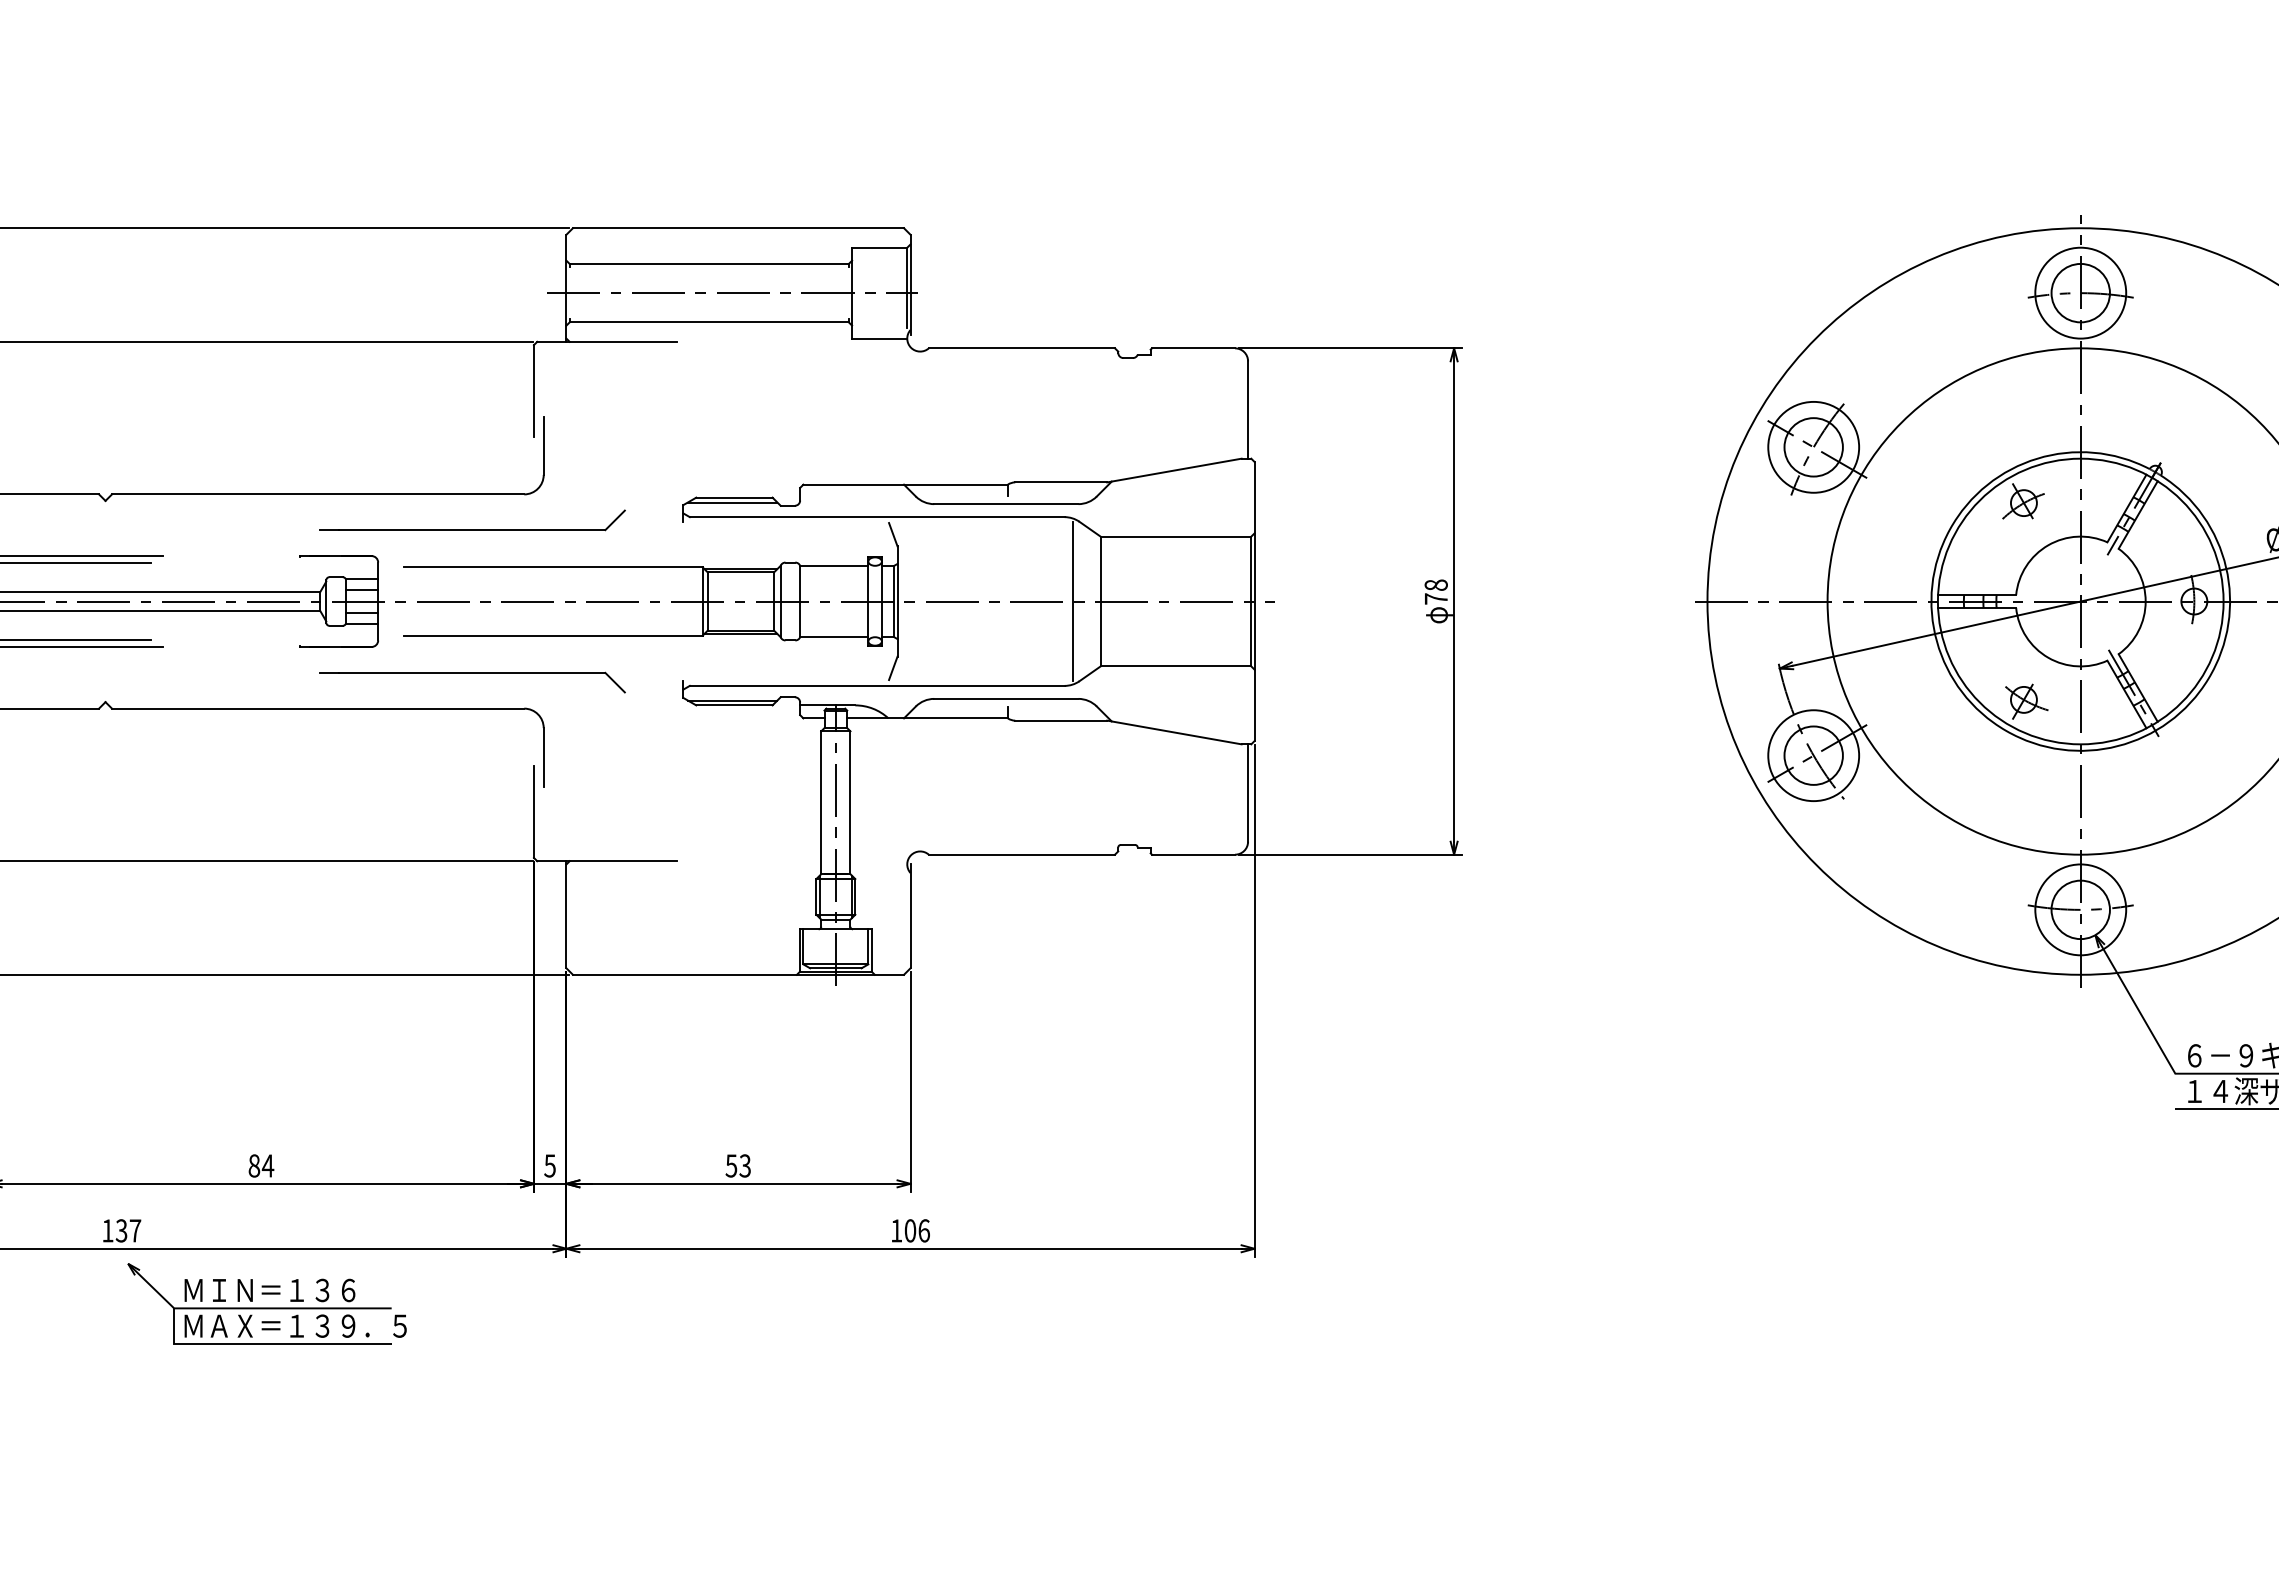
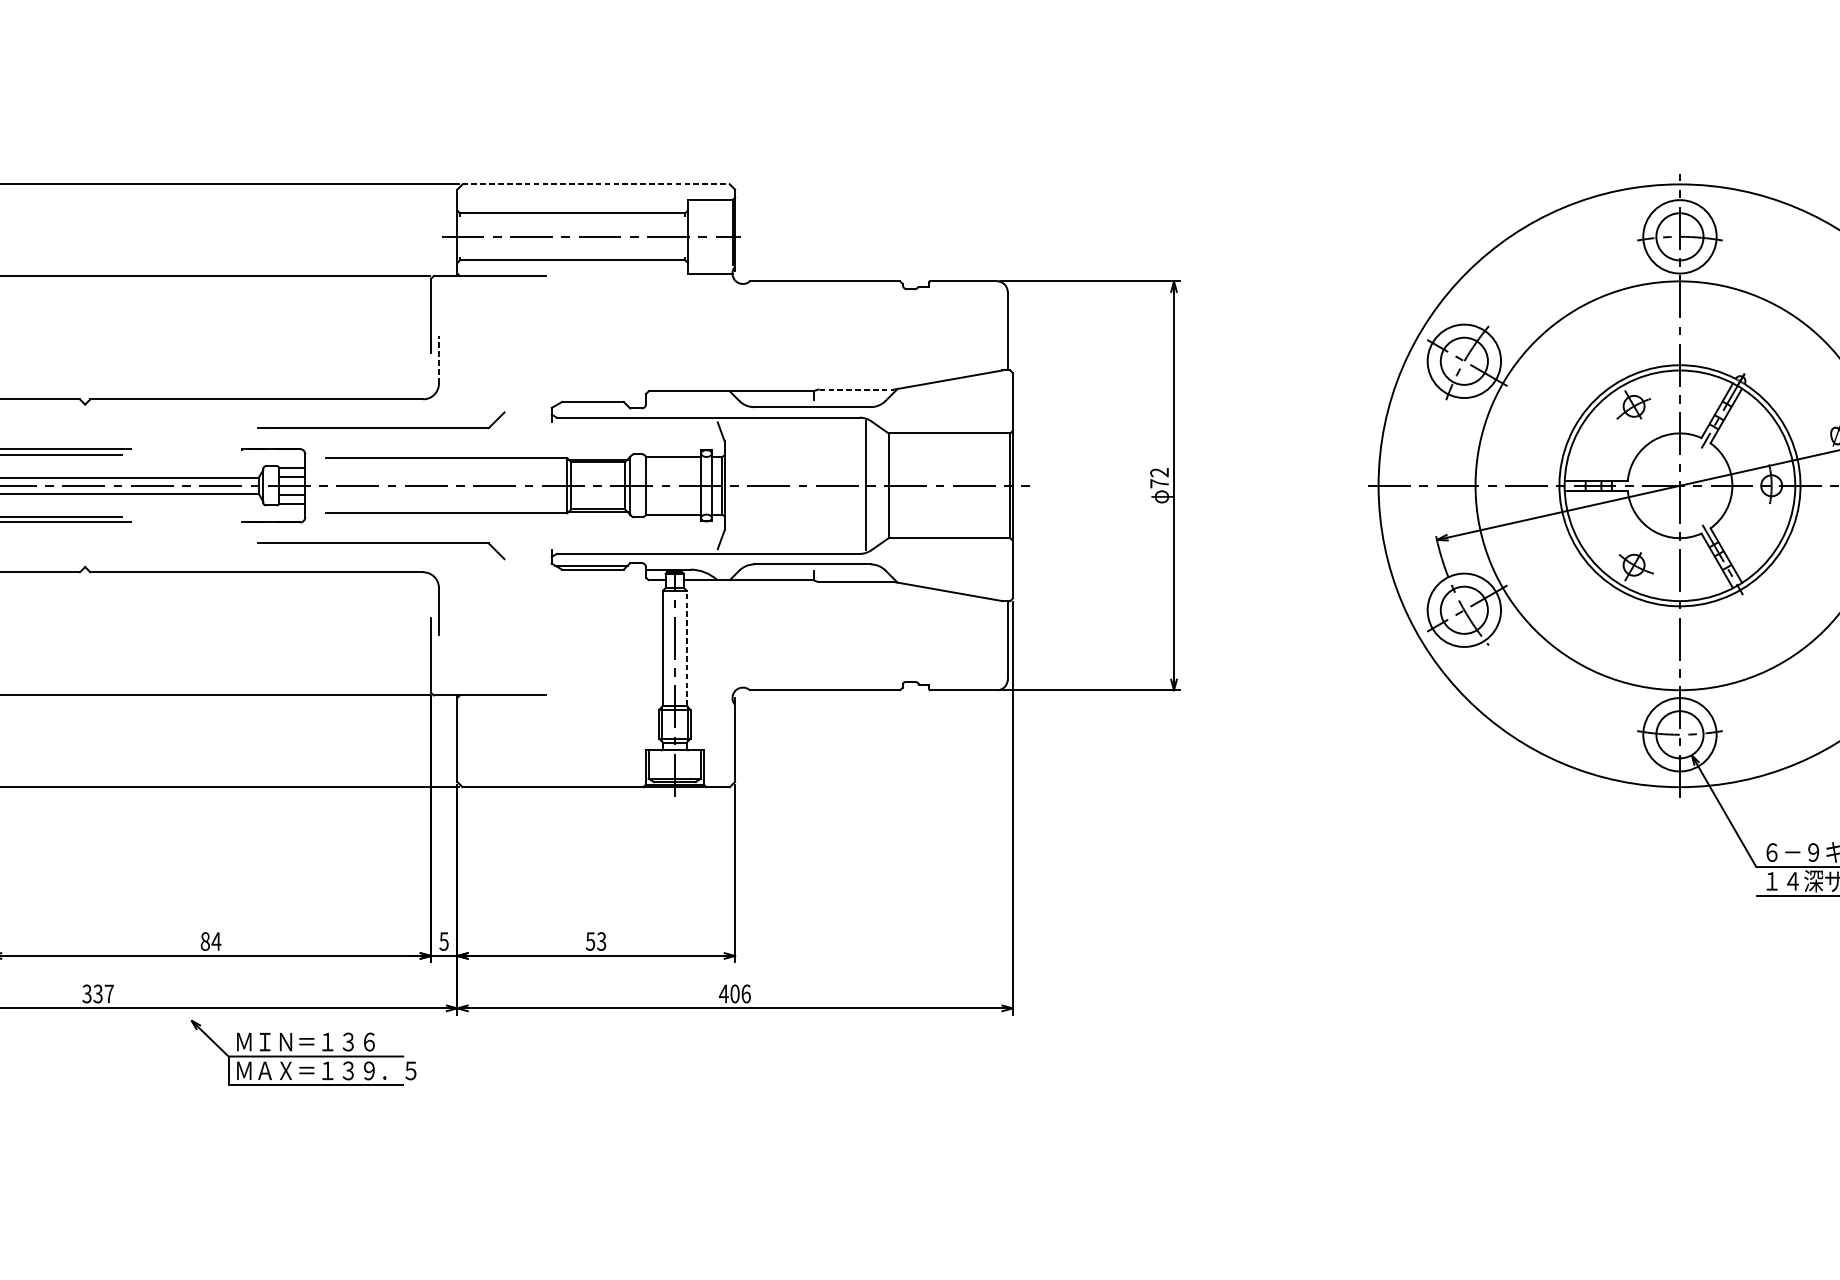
line: (738, 228) -> (596, 184), solid -> dashed
line: (543, 445) -> (438, 359), solid -> dashed
line: (1061, 482) -> (857, 389), solid -> dashed
line: (732, 502) -> (591, 405), removed
text: (1435, 584) -> (1158, 472), 78 -> 72
line: (850, 802) -> (686, 648), solid -> dashed
text: (107, 1230) -> (86, 993), 137 -> 337
text: (896, 1230) -> (723, 993), 106 -> 406
part: (266, 1303) -> (303, 1052), moved

